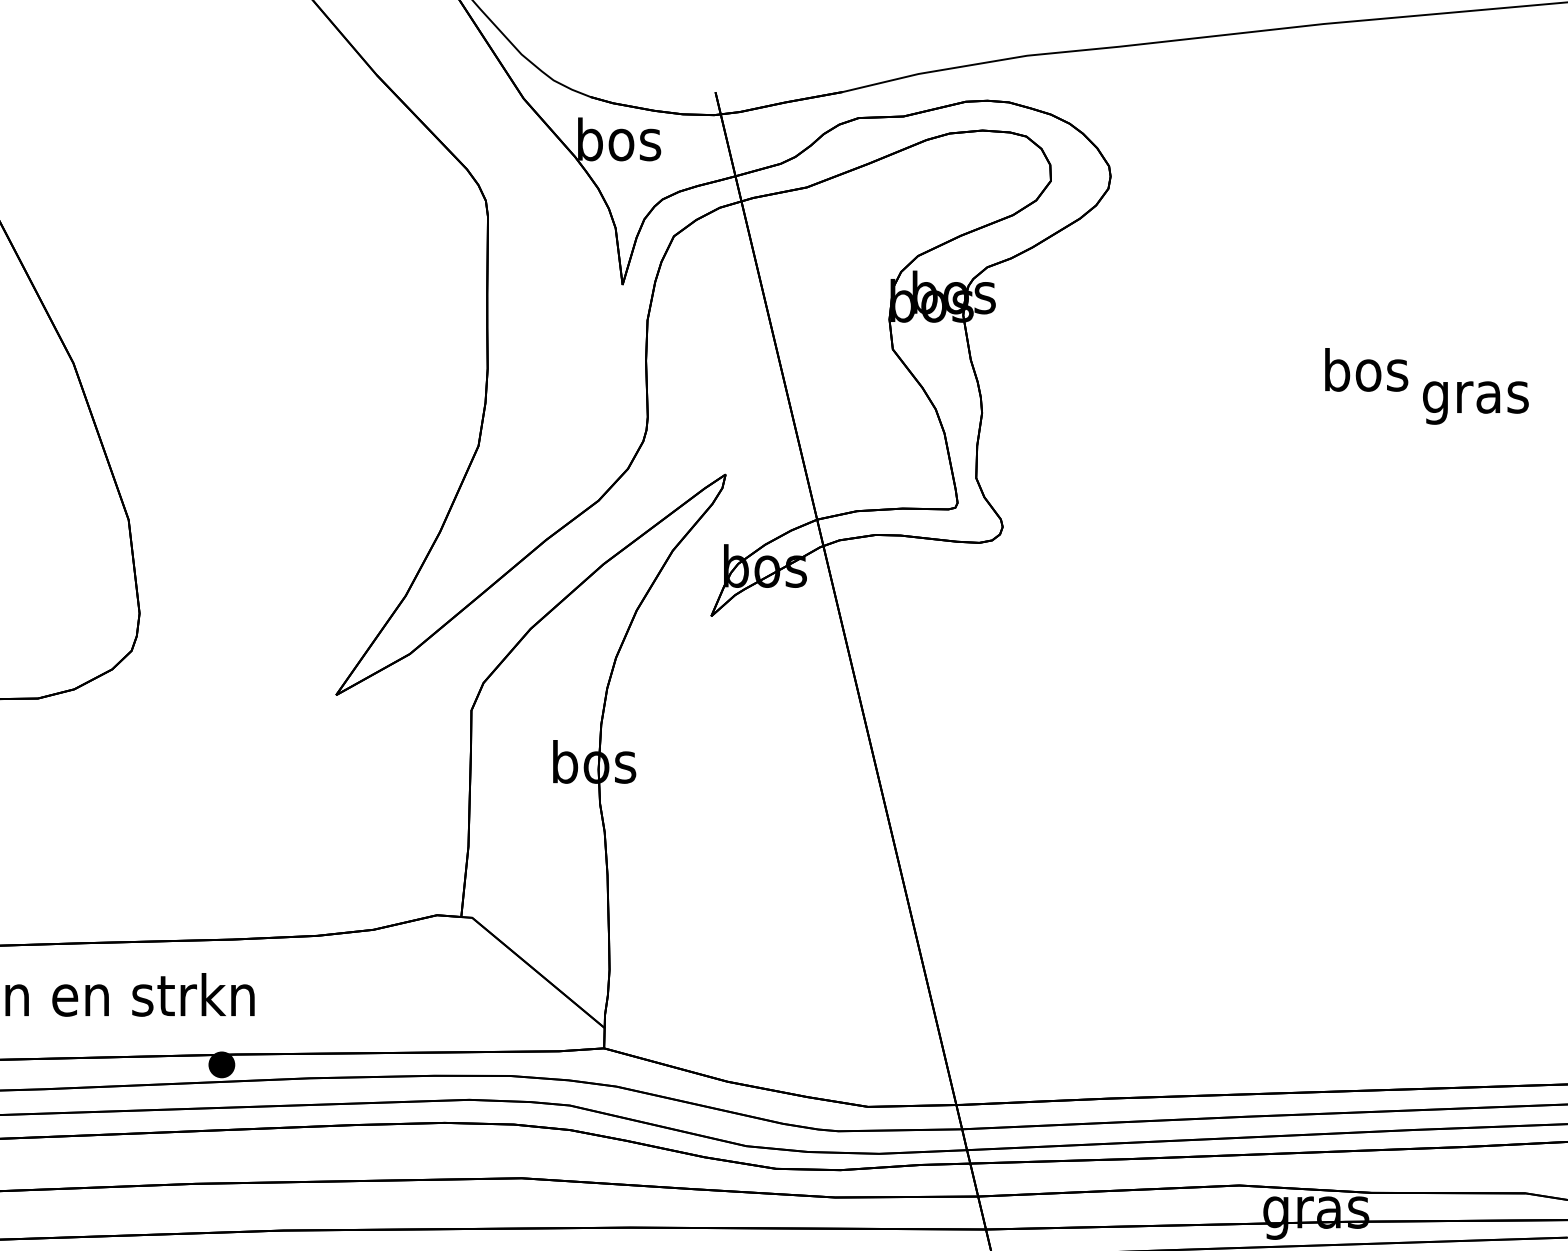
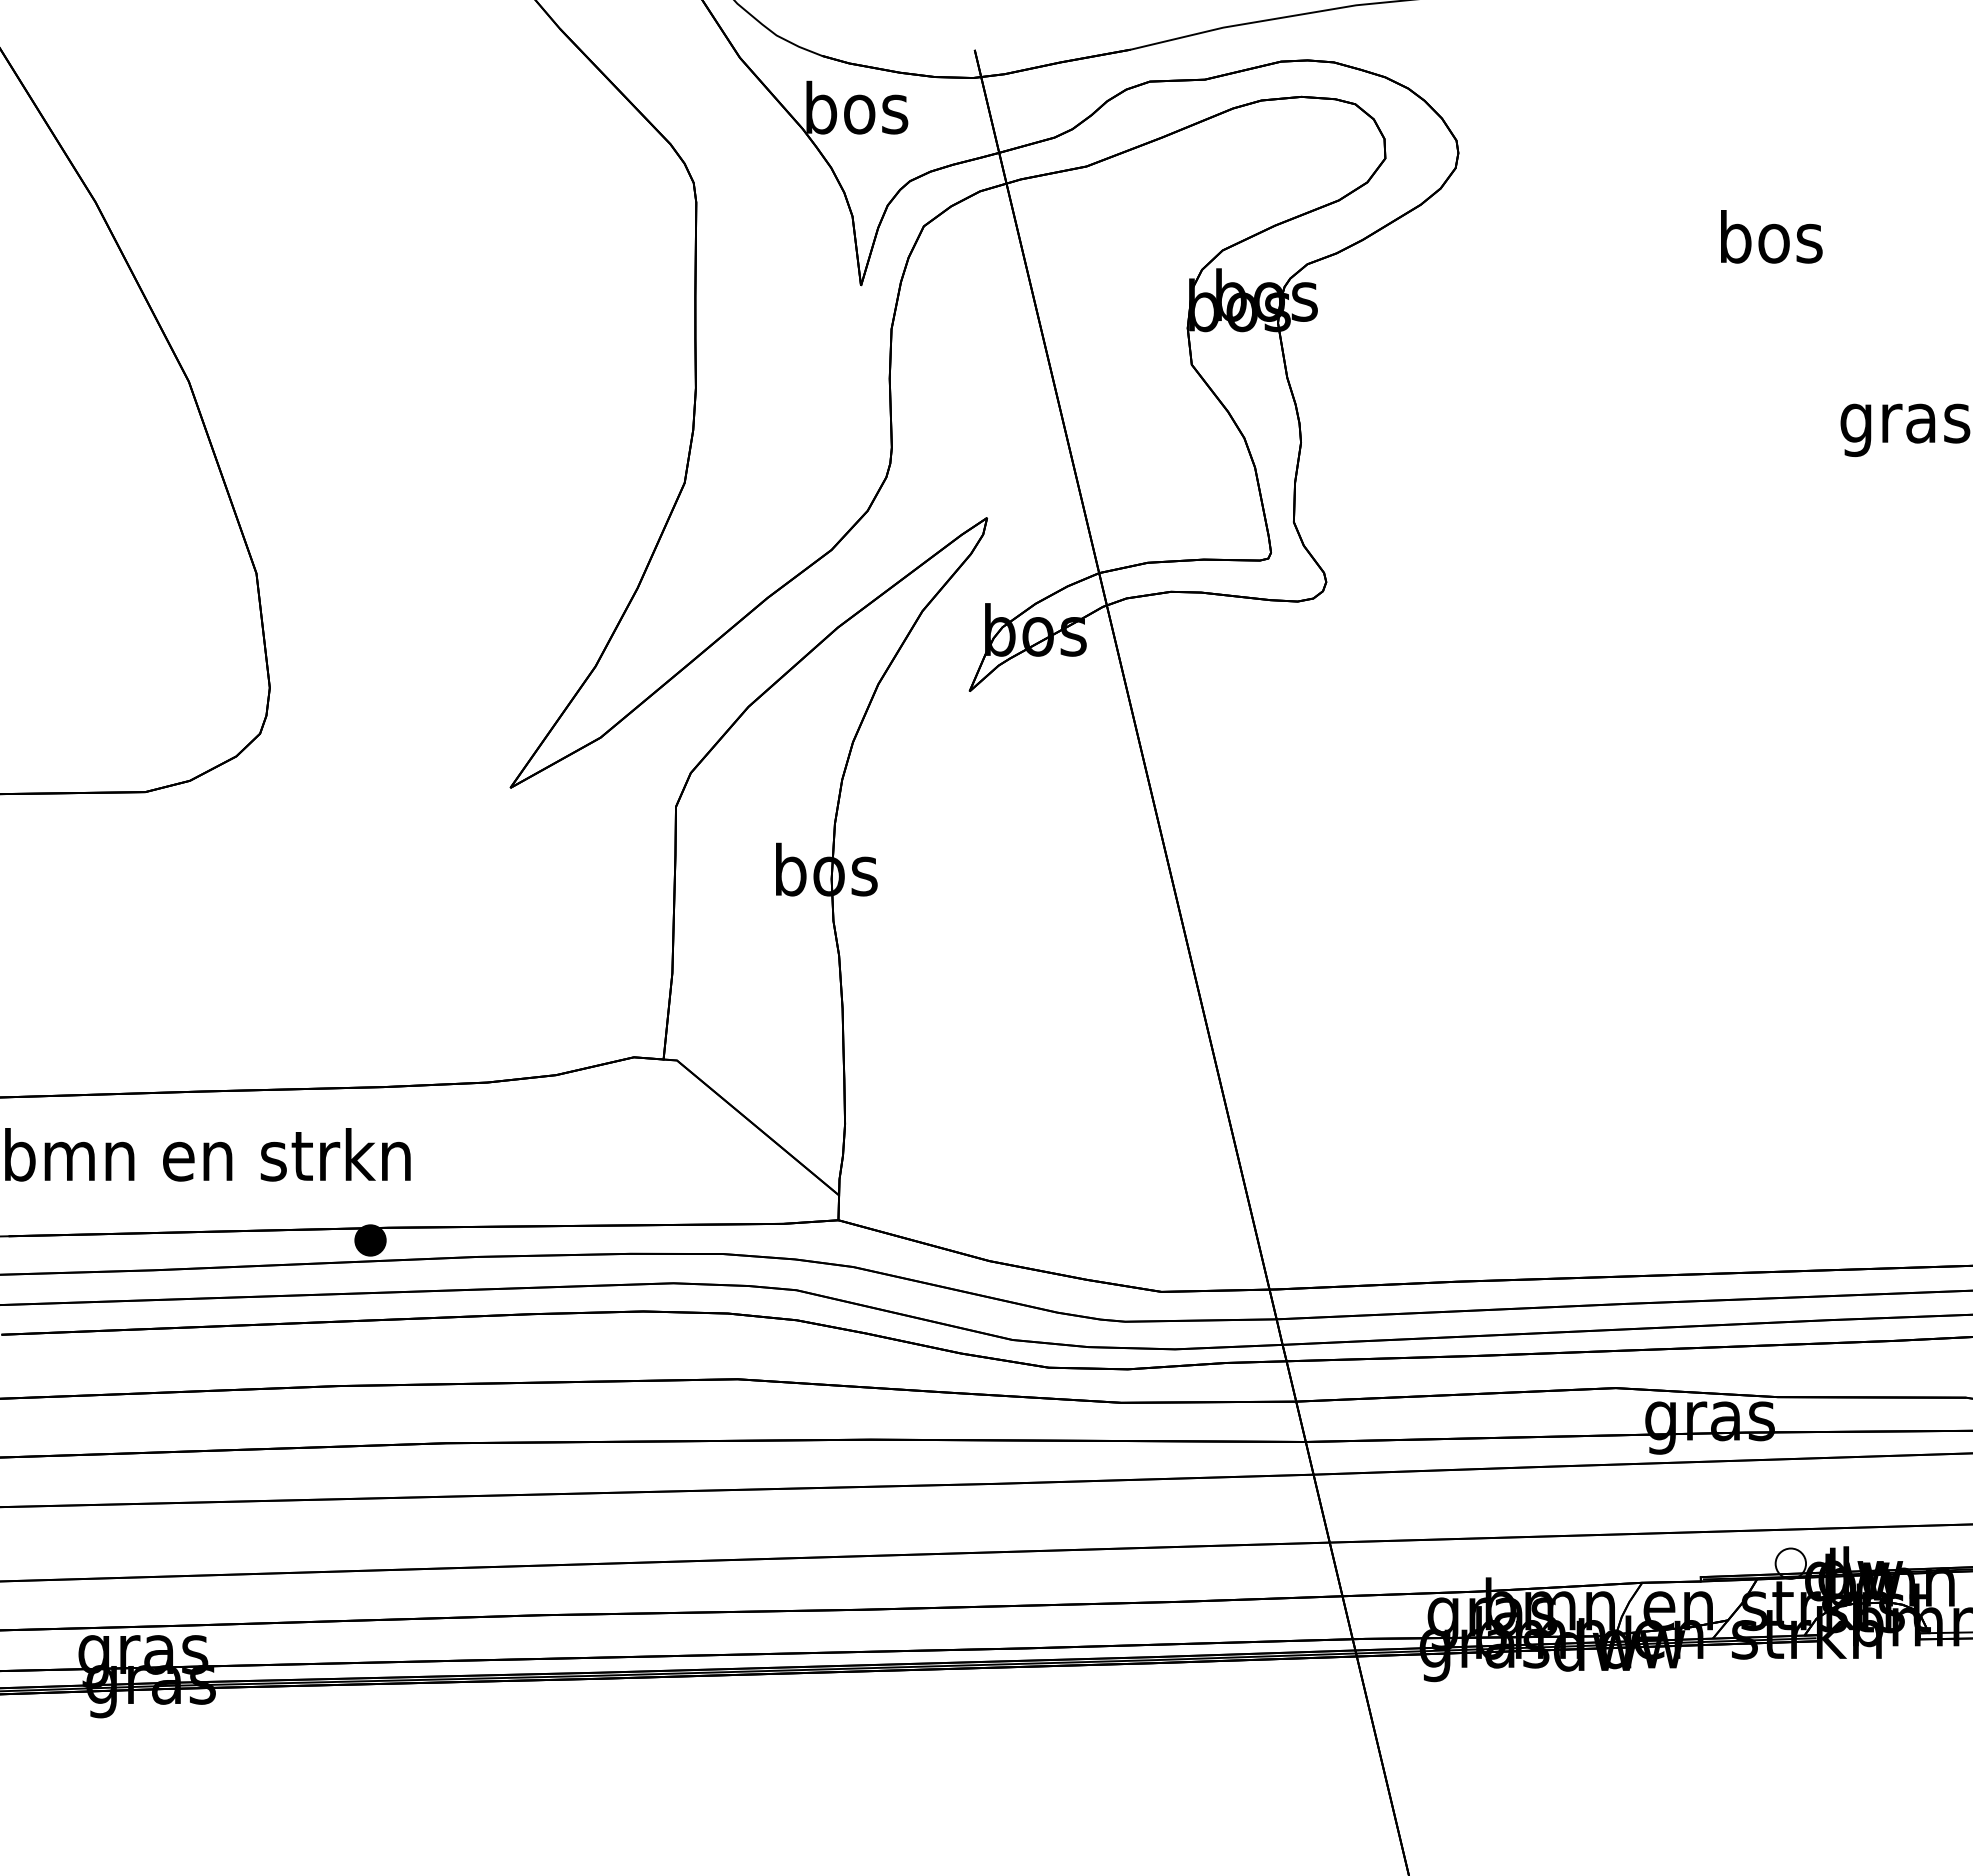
text: (1366, 369) -> (1771, 236), moved

